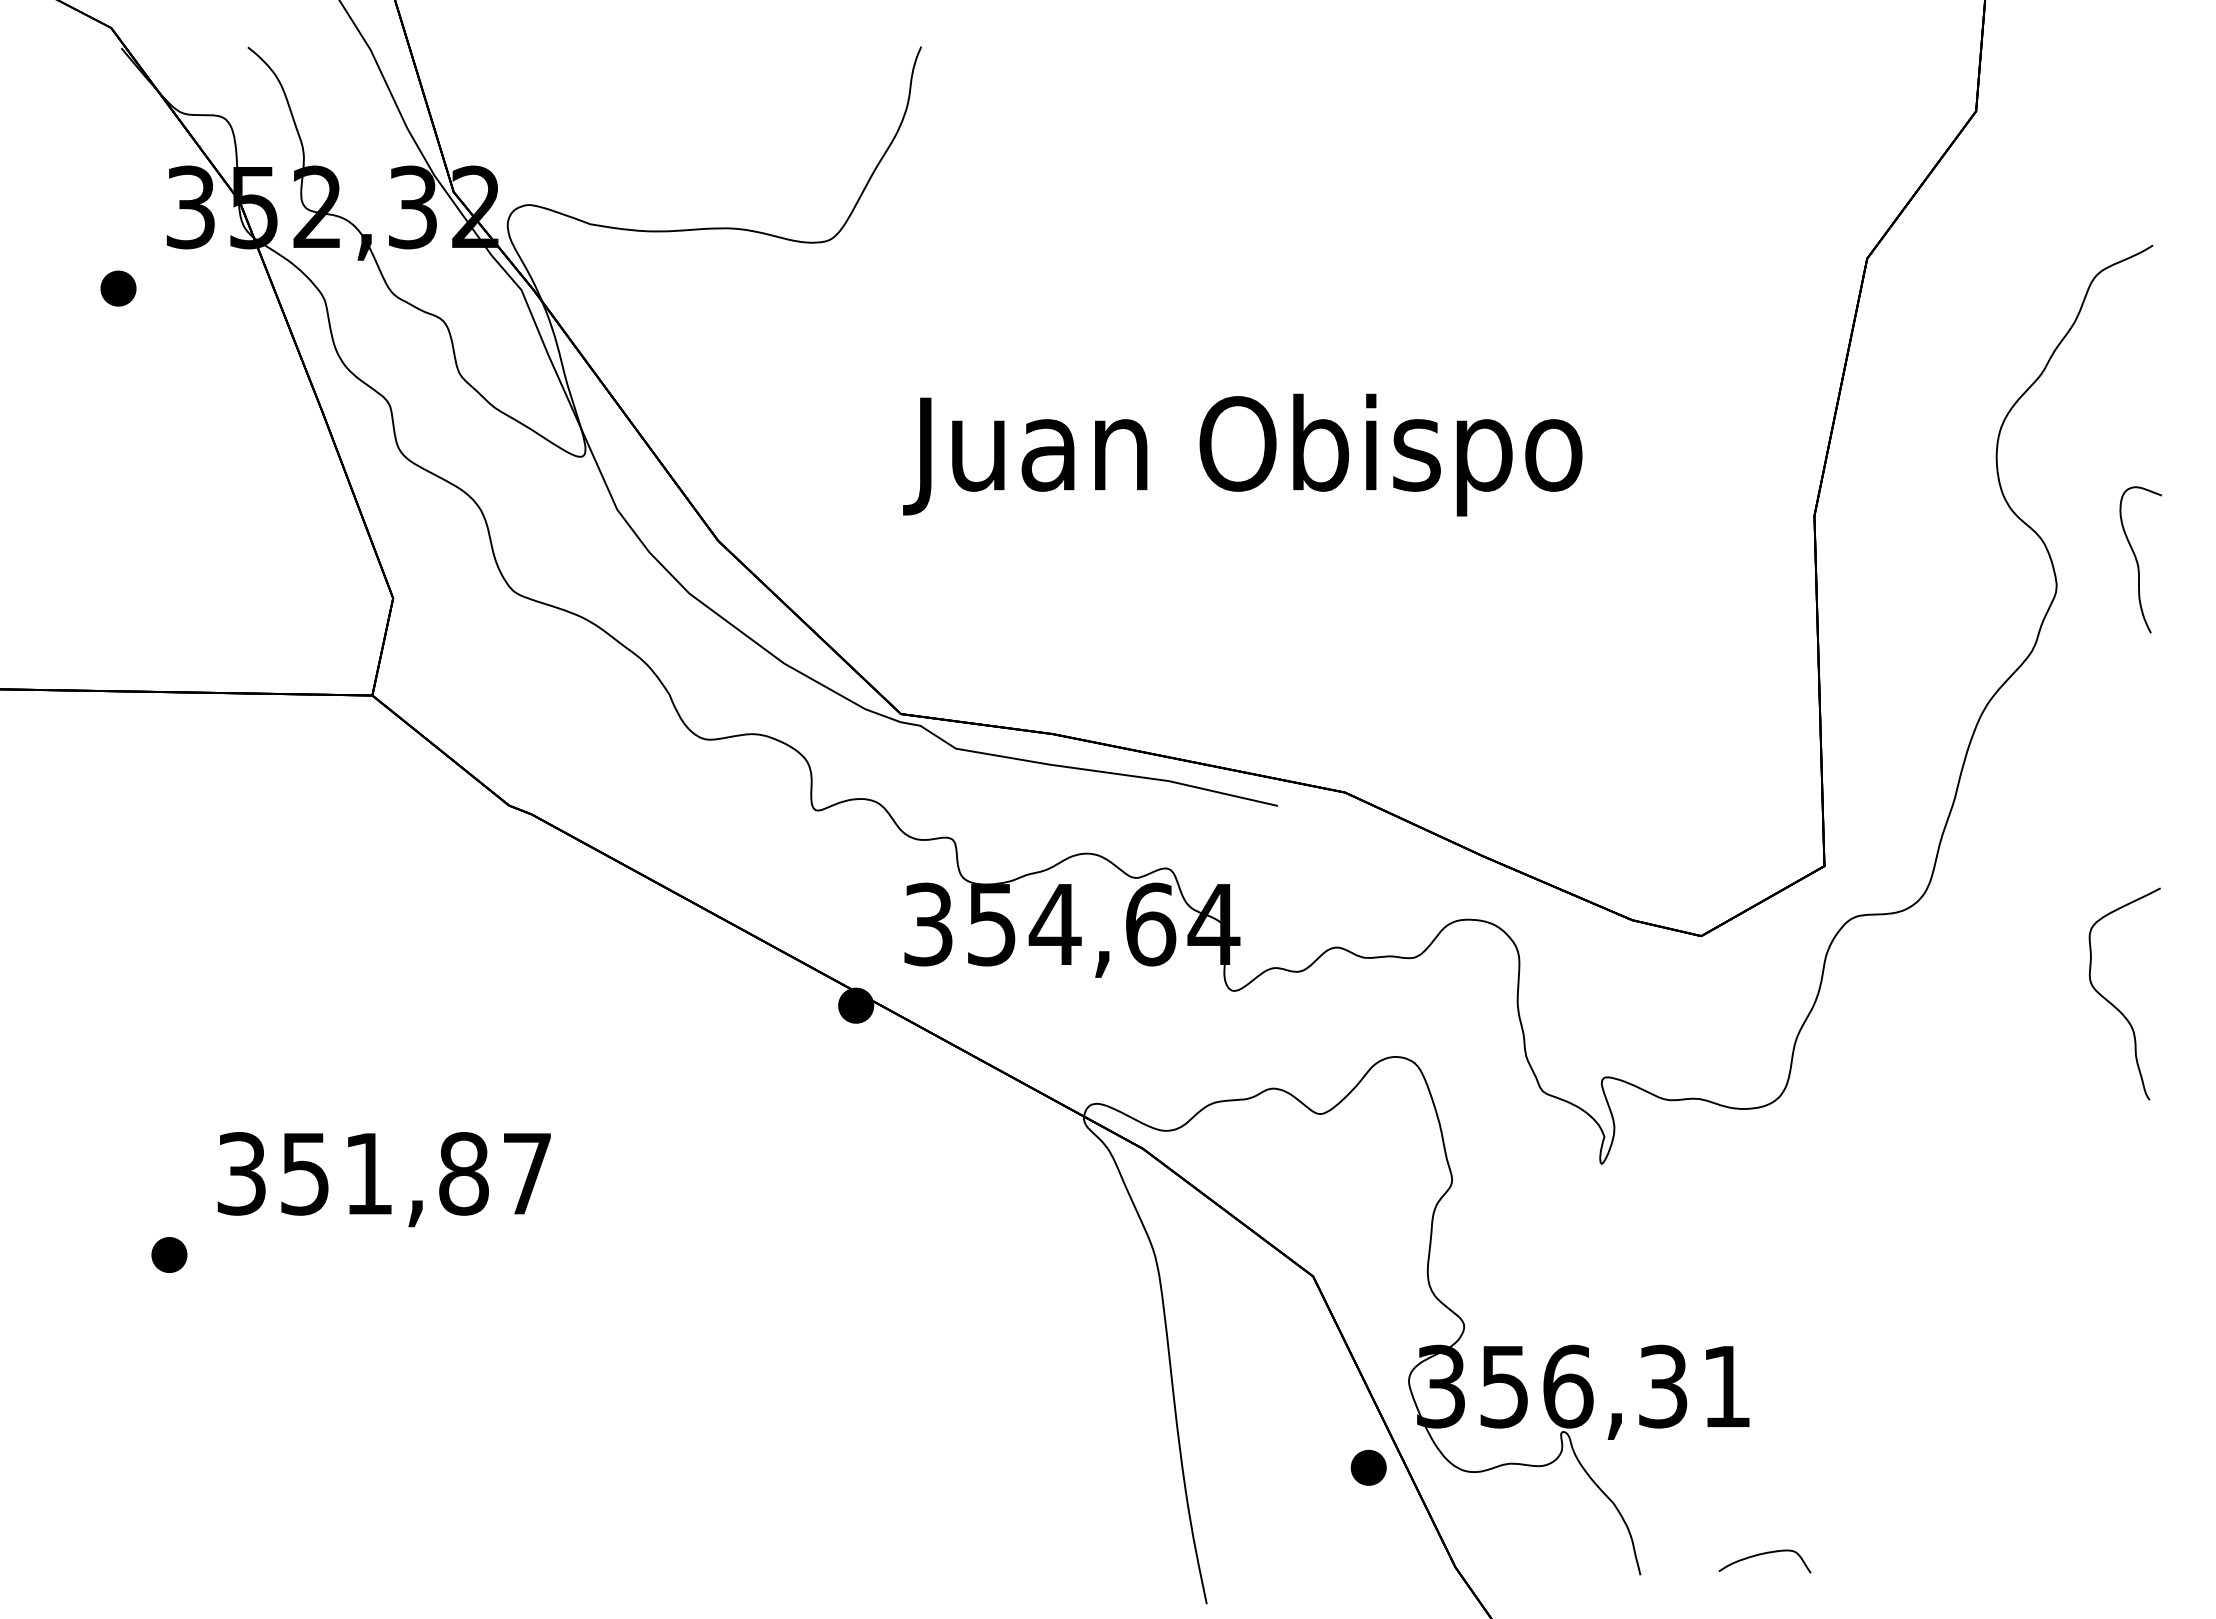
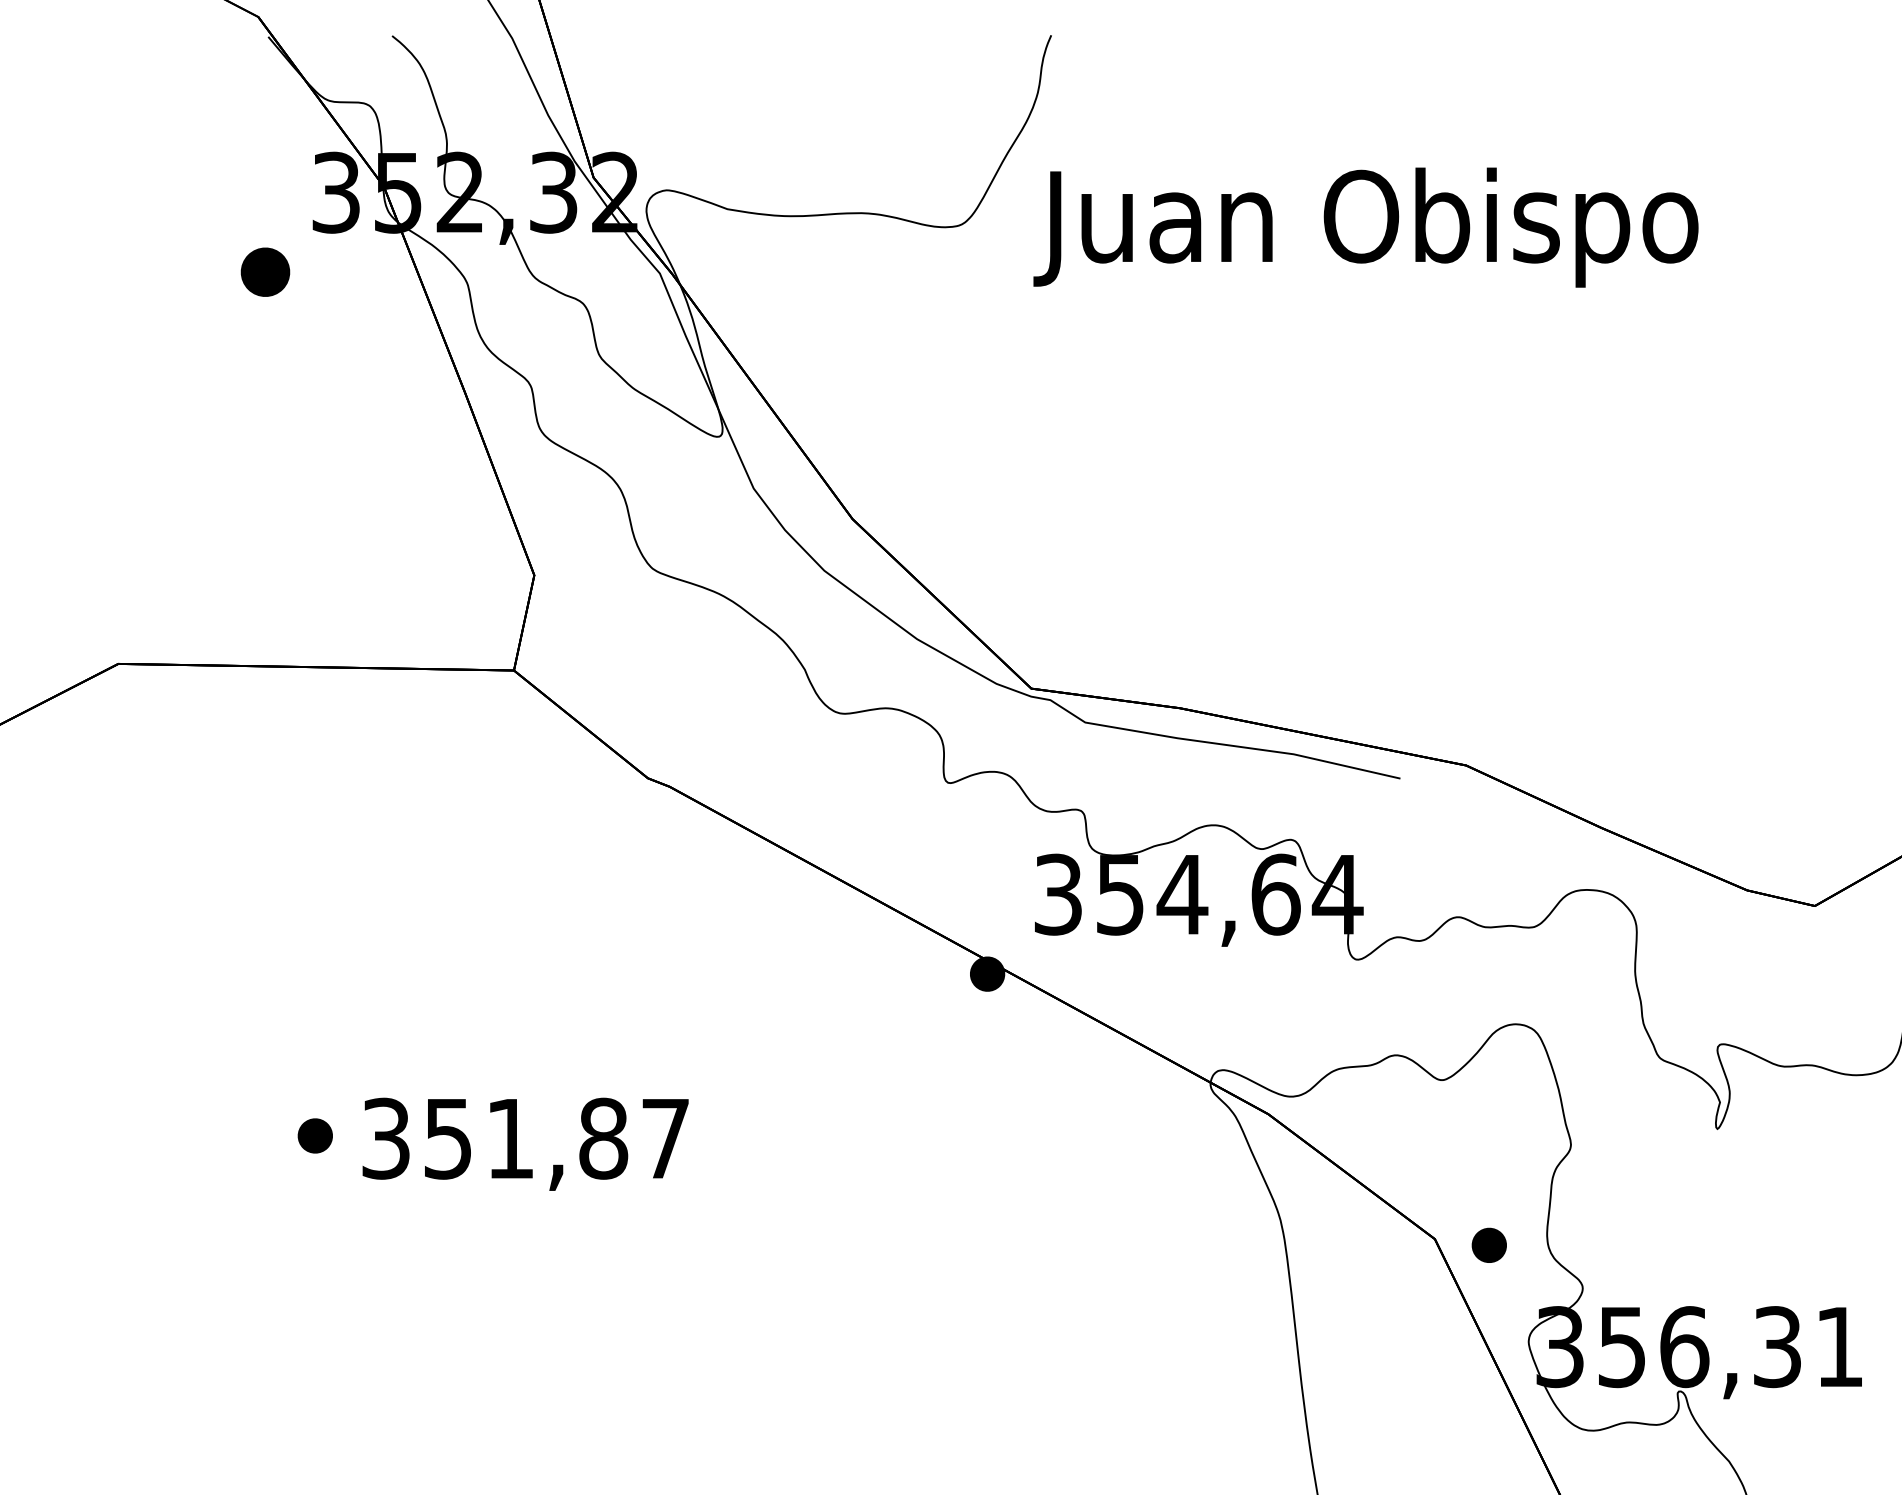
part: (118, 288) -> (265, 272), size x1.4
text: (1242, 454) -> (1365, 227), moved
part: (169, 1254) -> (315, 1135), moved
part: (1368, 1467) -> (1489, 1245), moved

